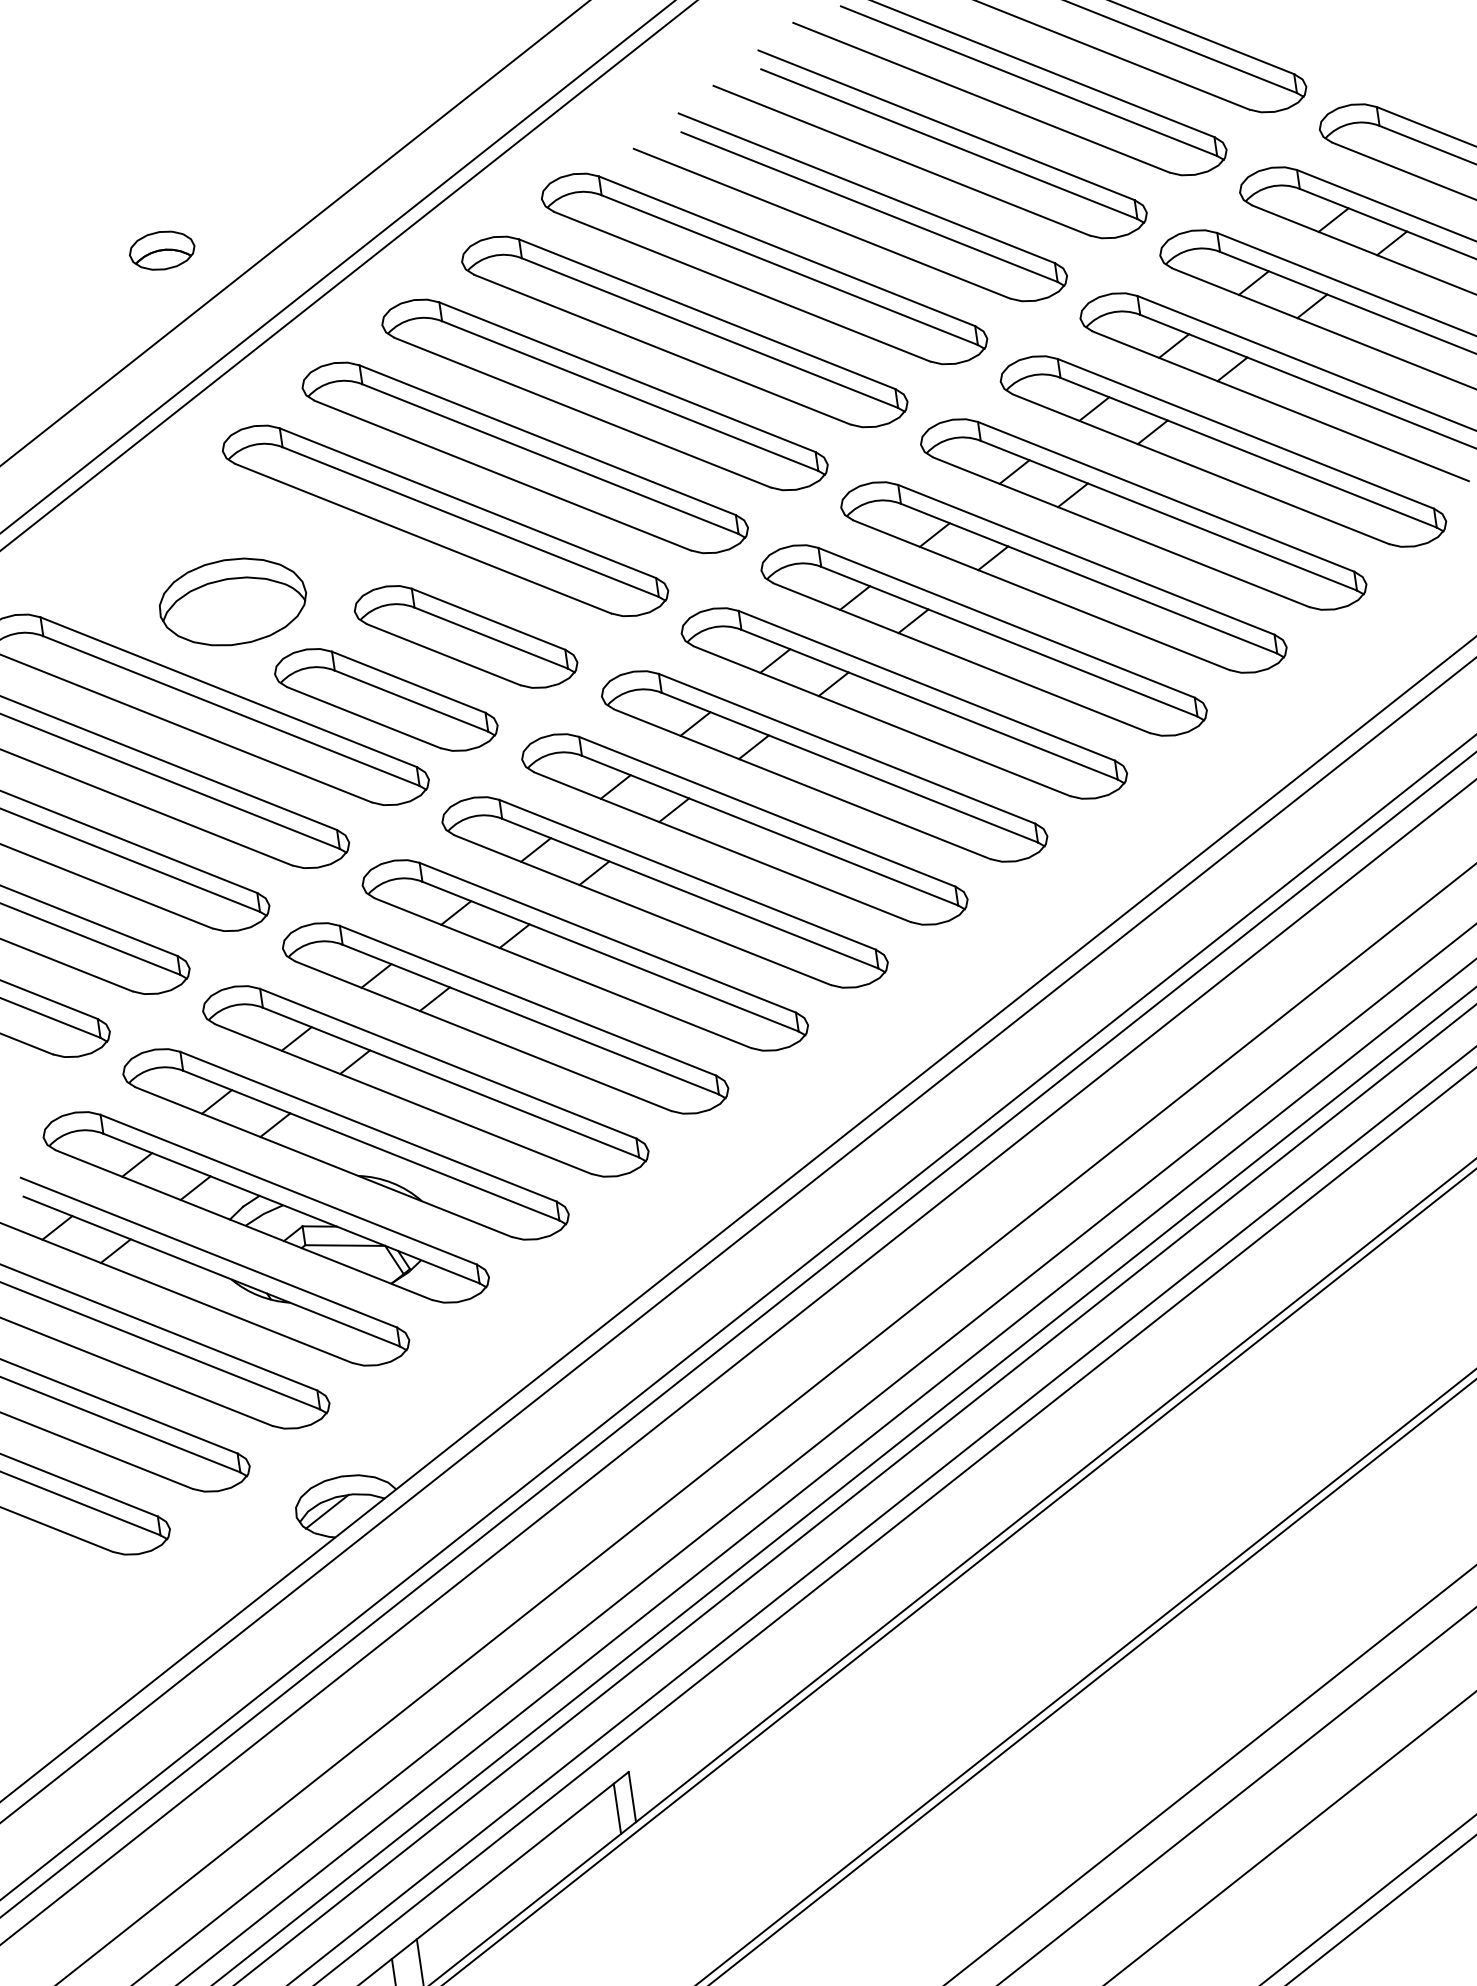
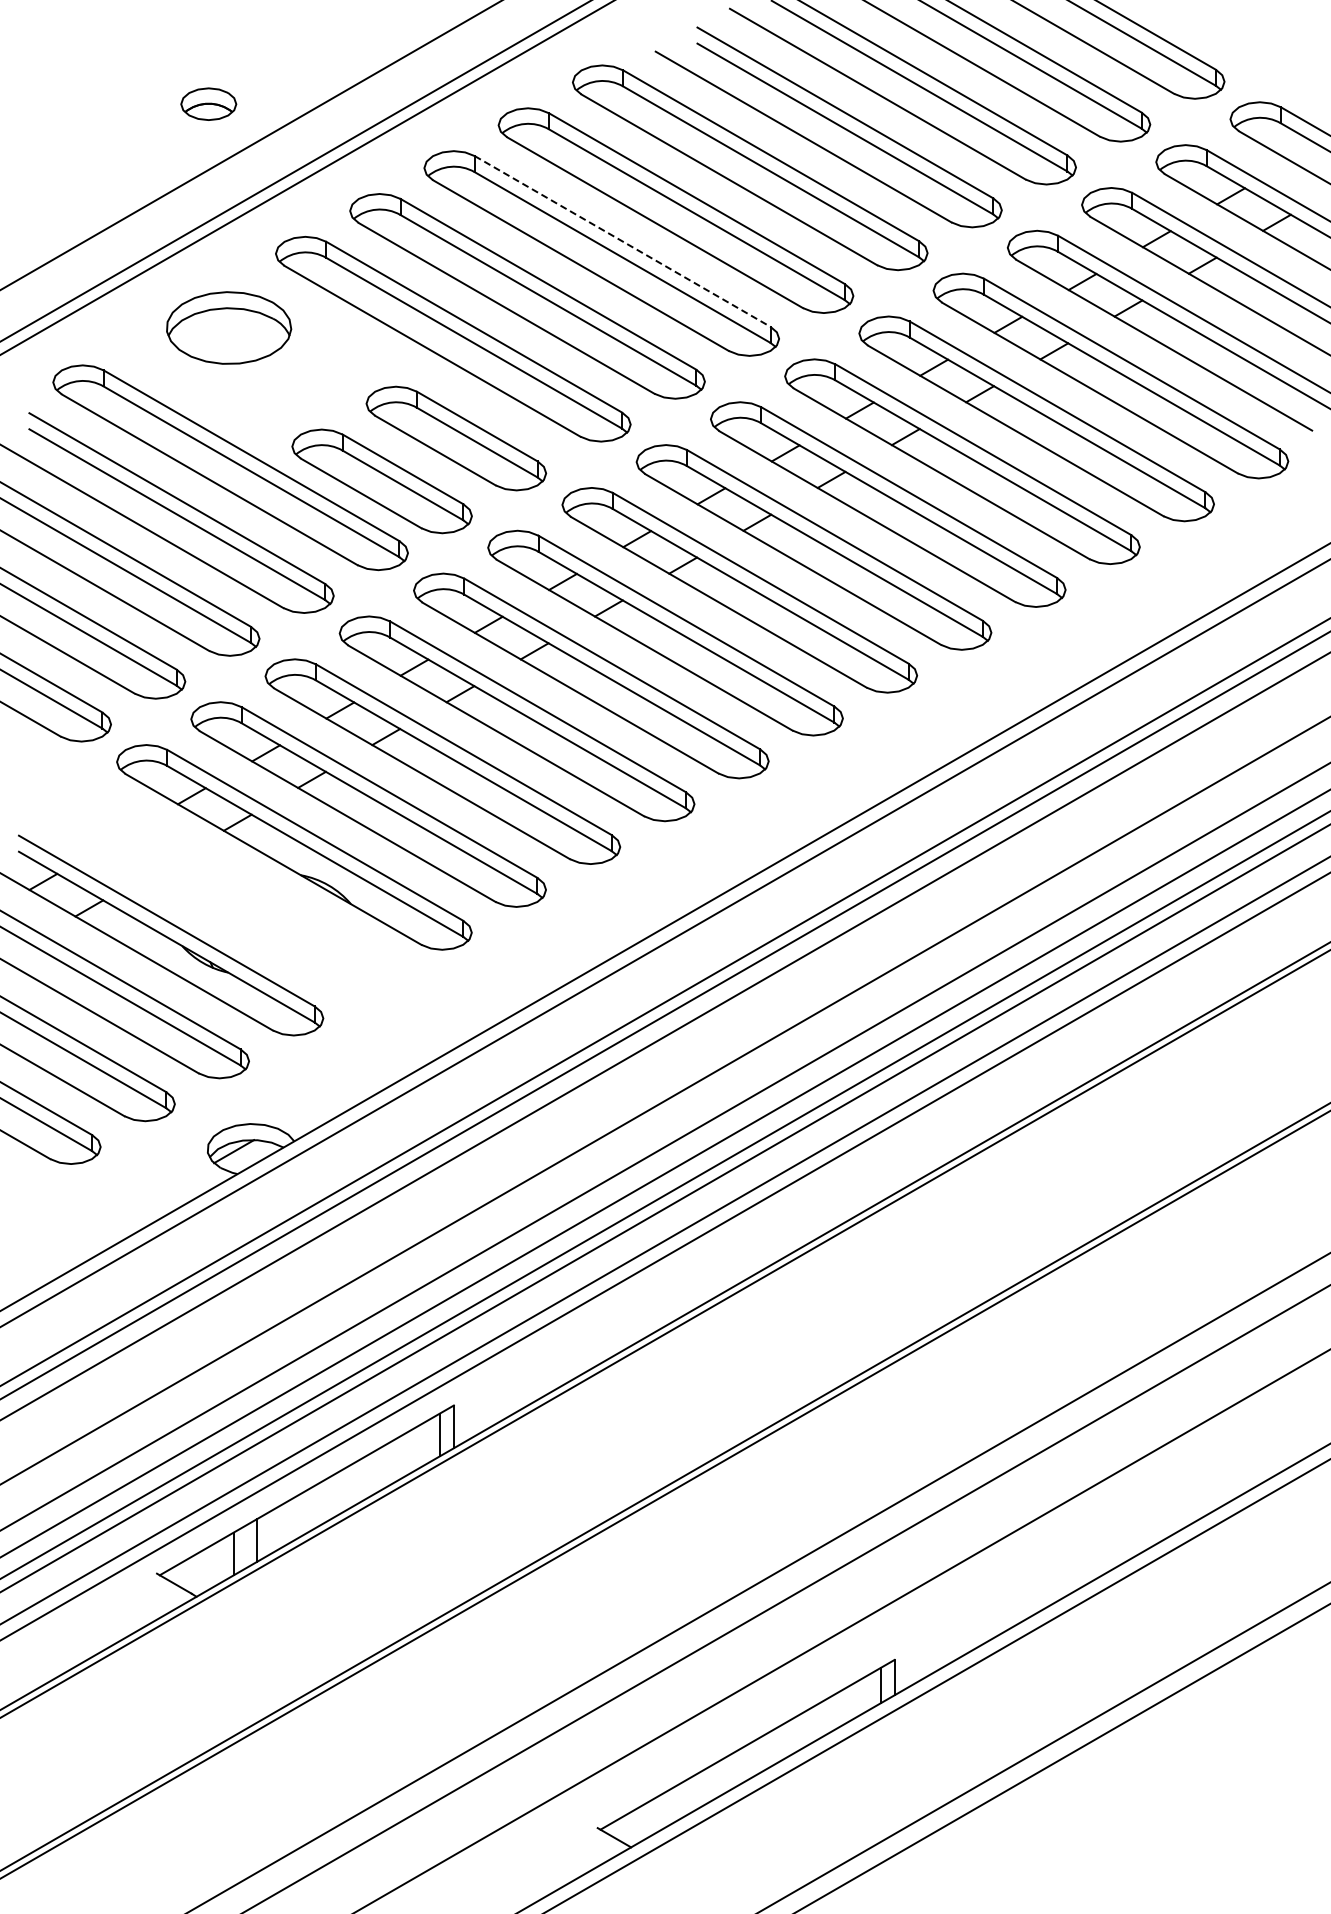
part: (161, 249) -> (208, 103), moved
line: (627, 377) -> (622, 241), solid -> dashed
part: (233, 601) -> (229, 327), moved
part: (266, 1207) -> (220, 890), removed

